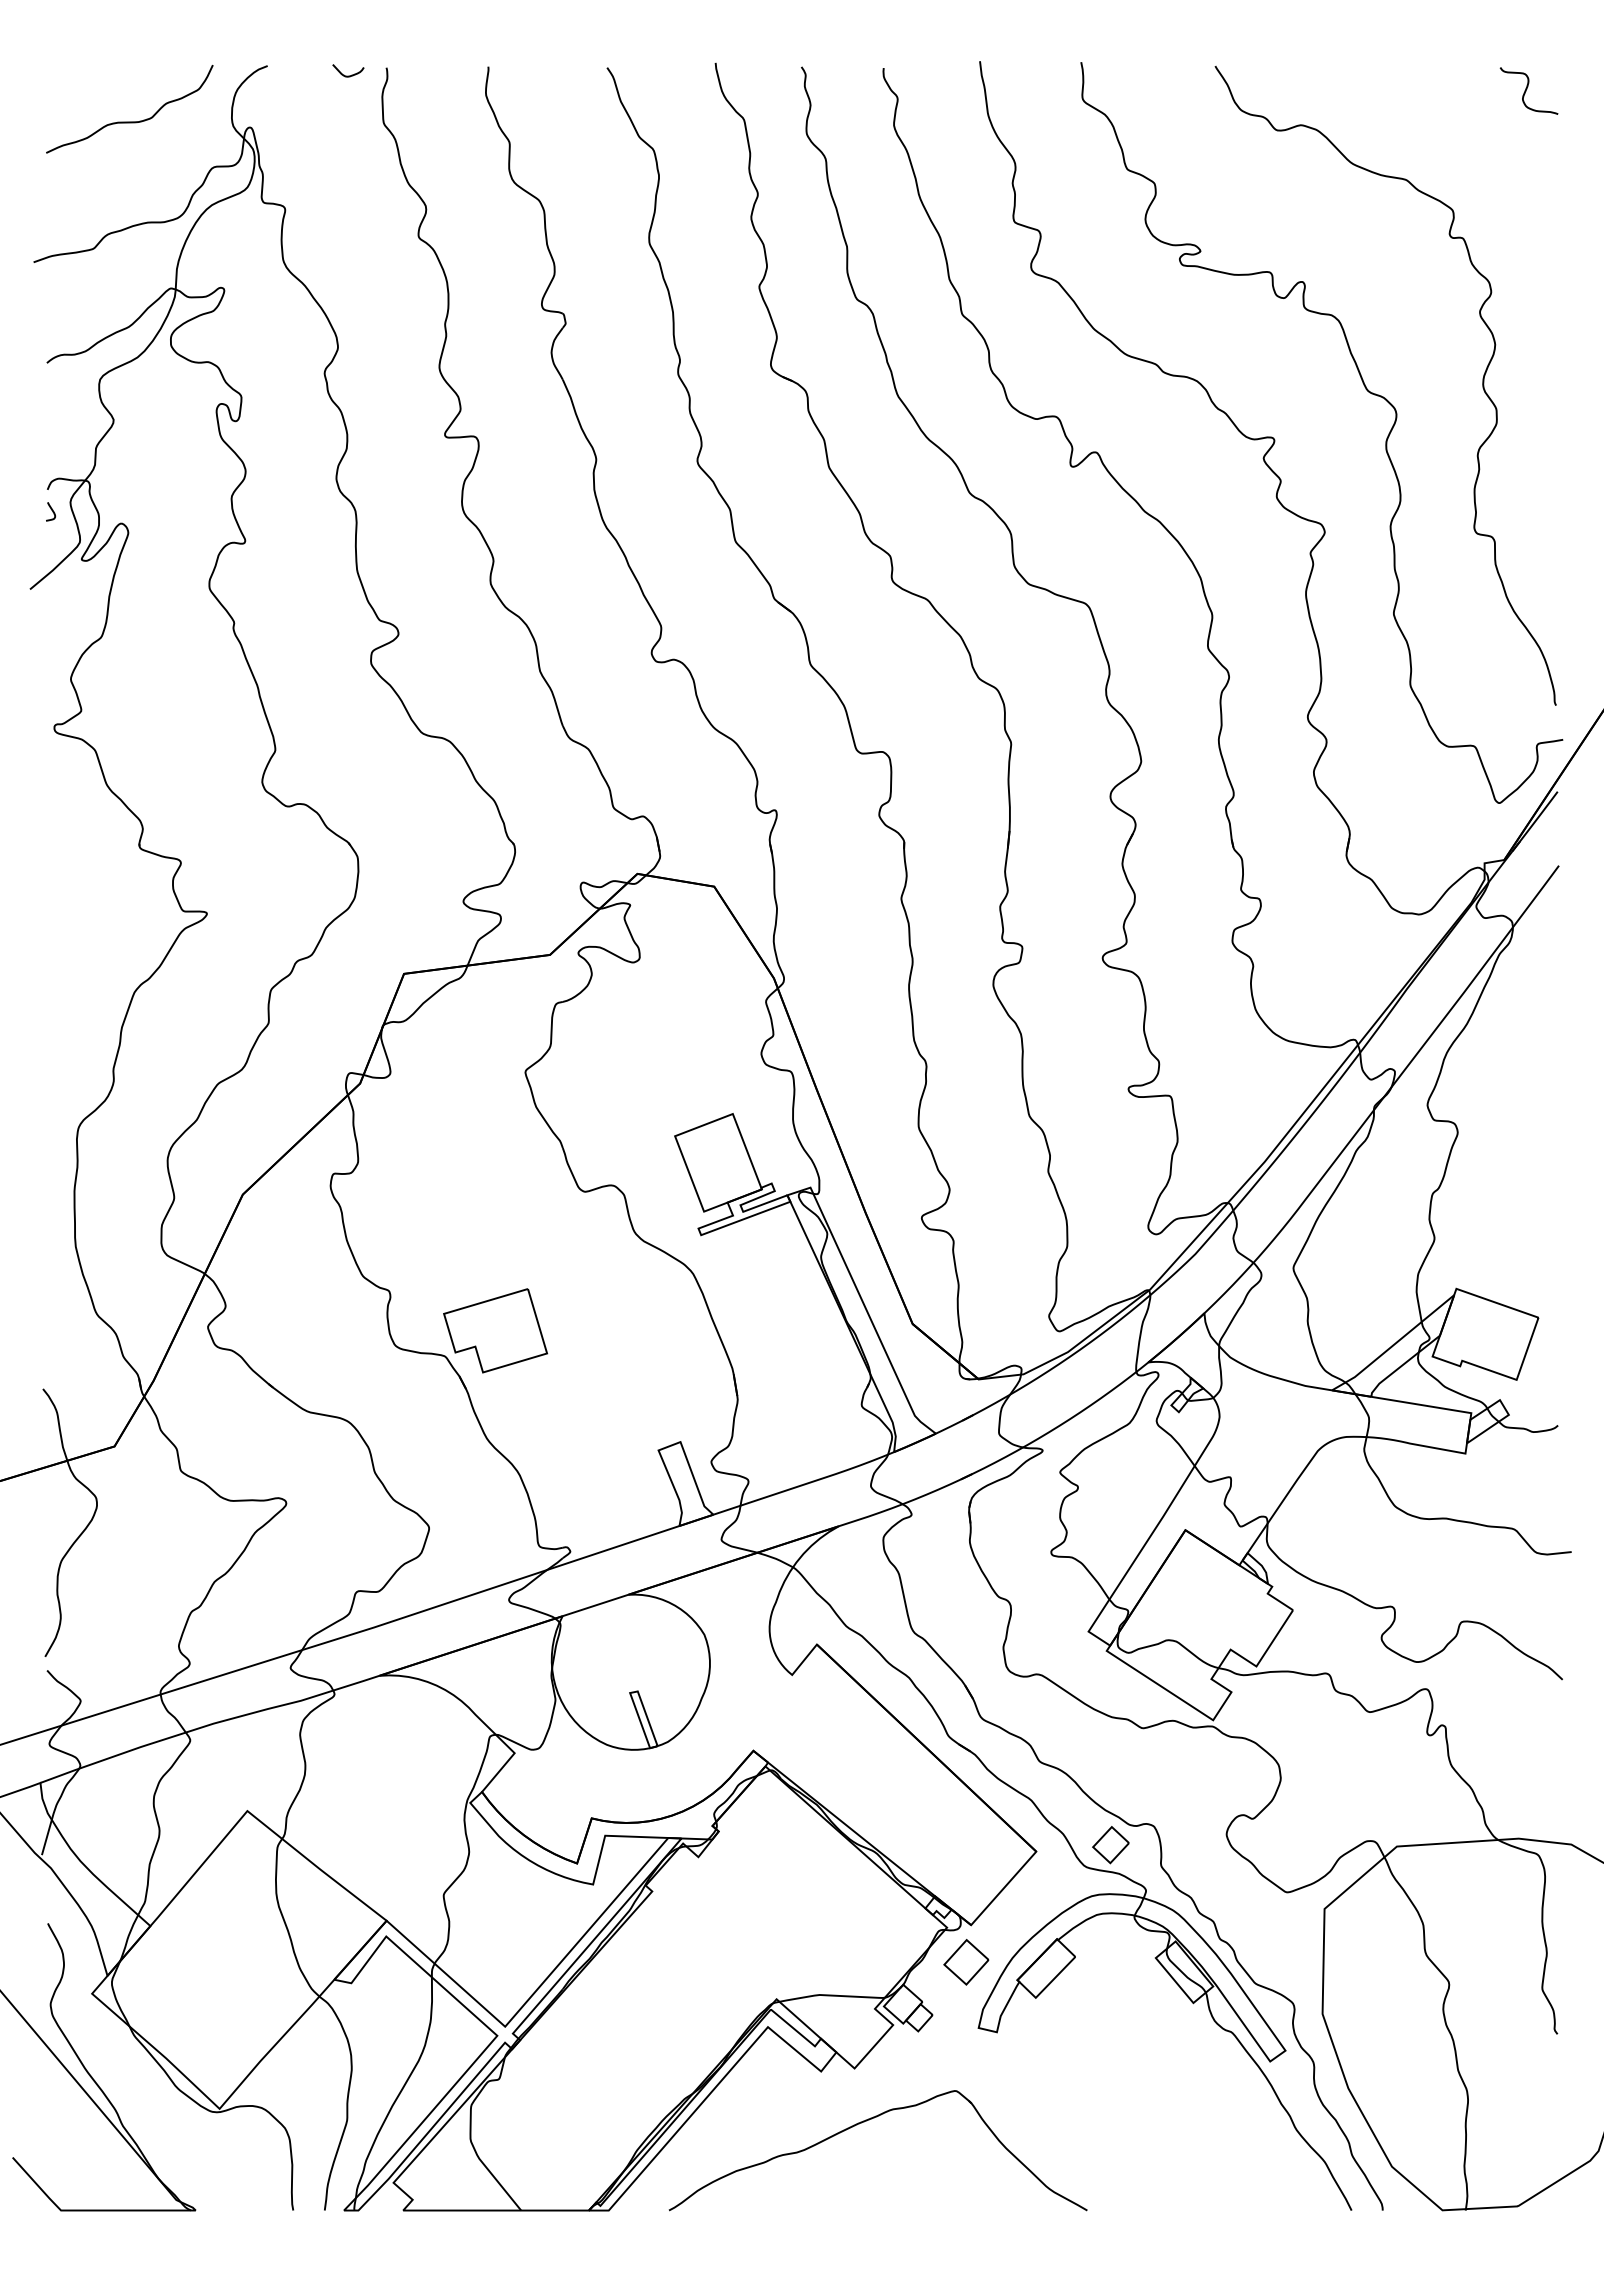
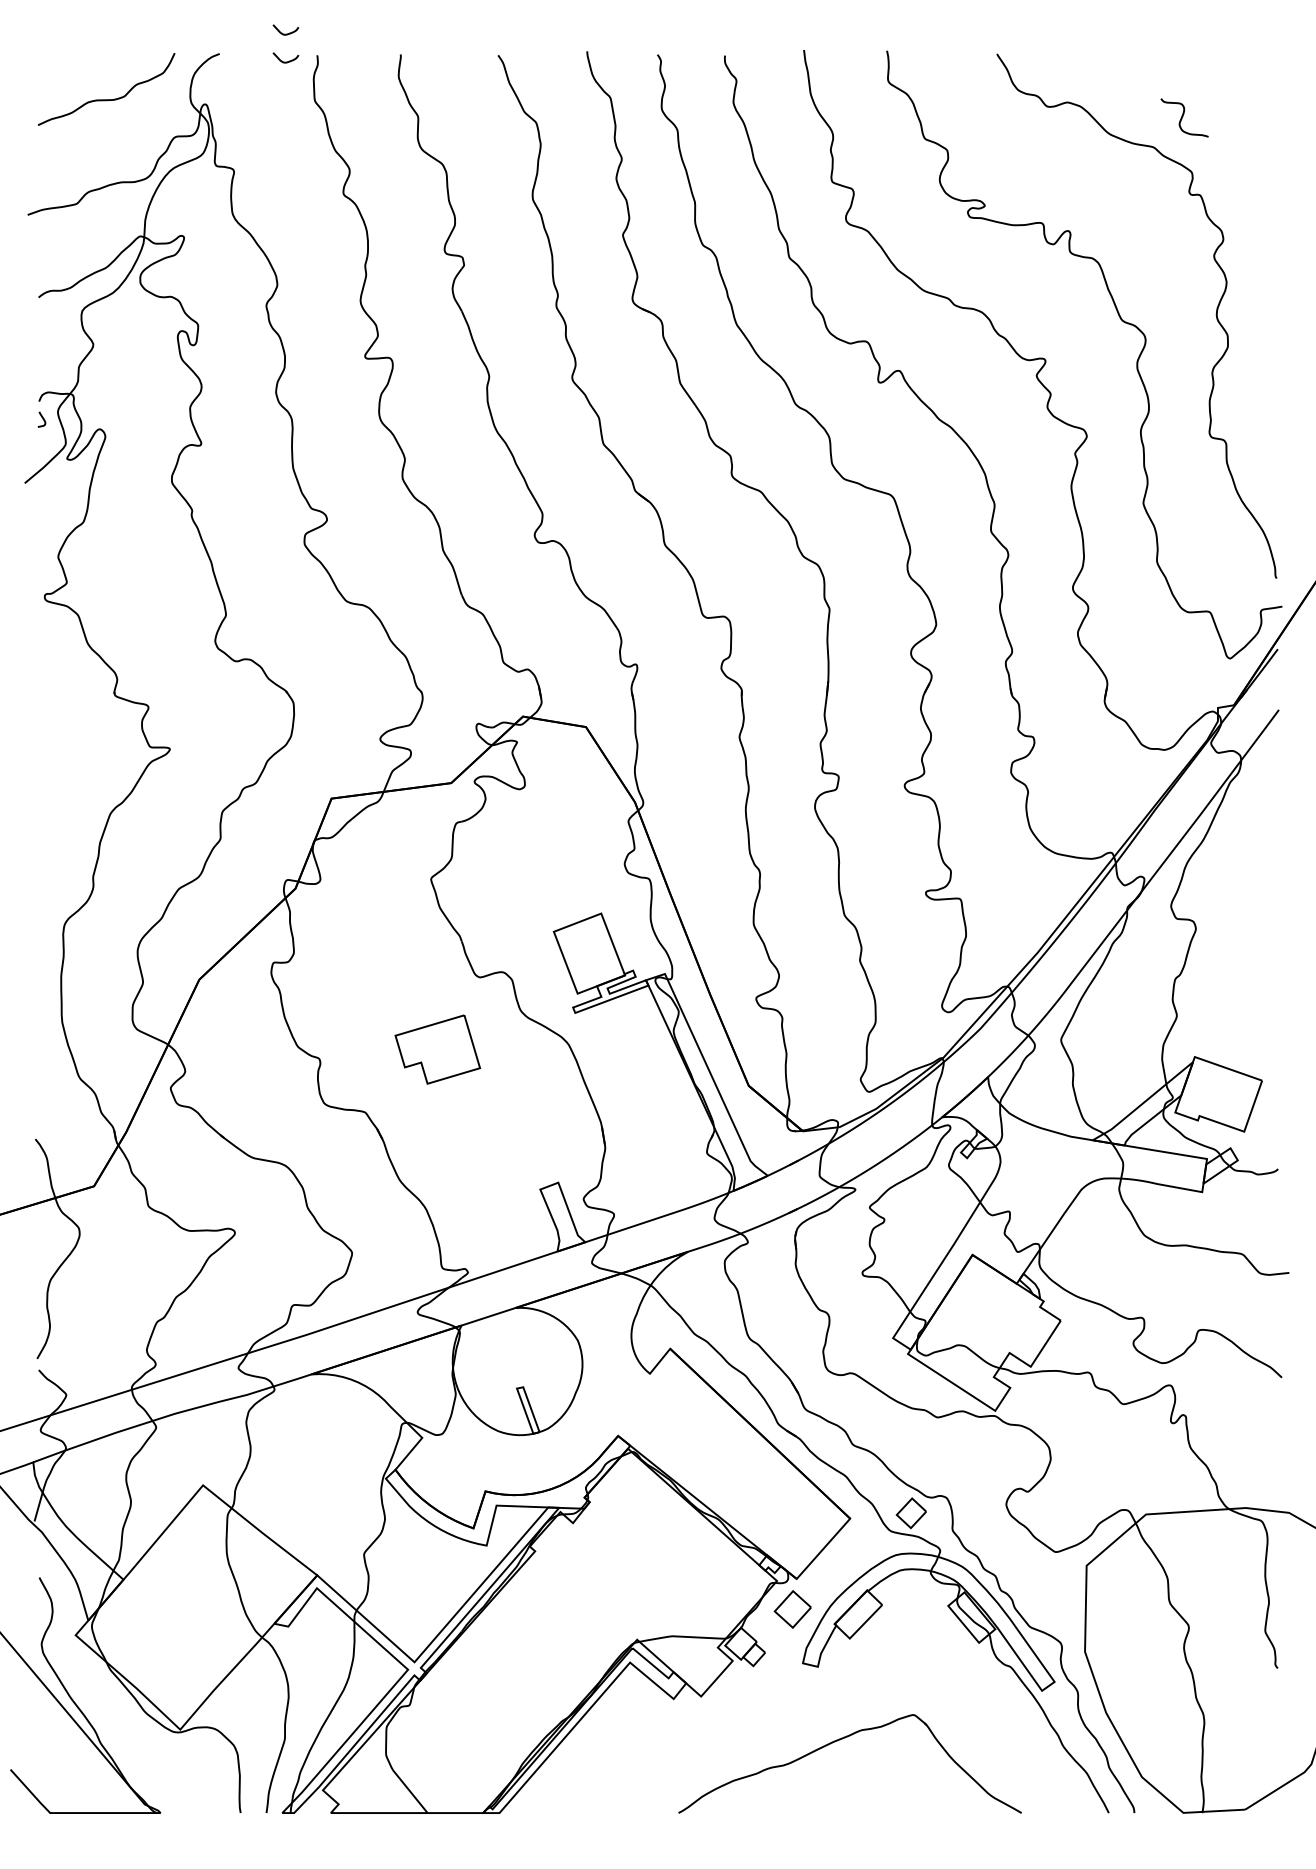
curve: (351, 40) -> (288, 32), added
curve: (1527, 89) -> (1183, 116), moved
part: (495, 1330) -> (437, 1049), moved
part: (864, 2122) -> (838, 1740), moved

